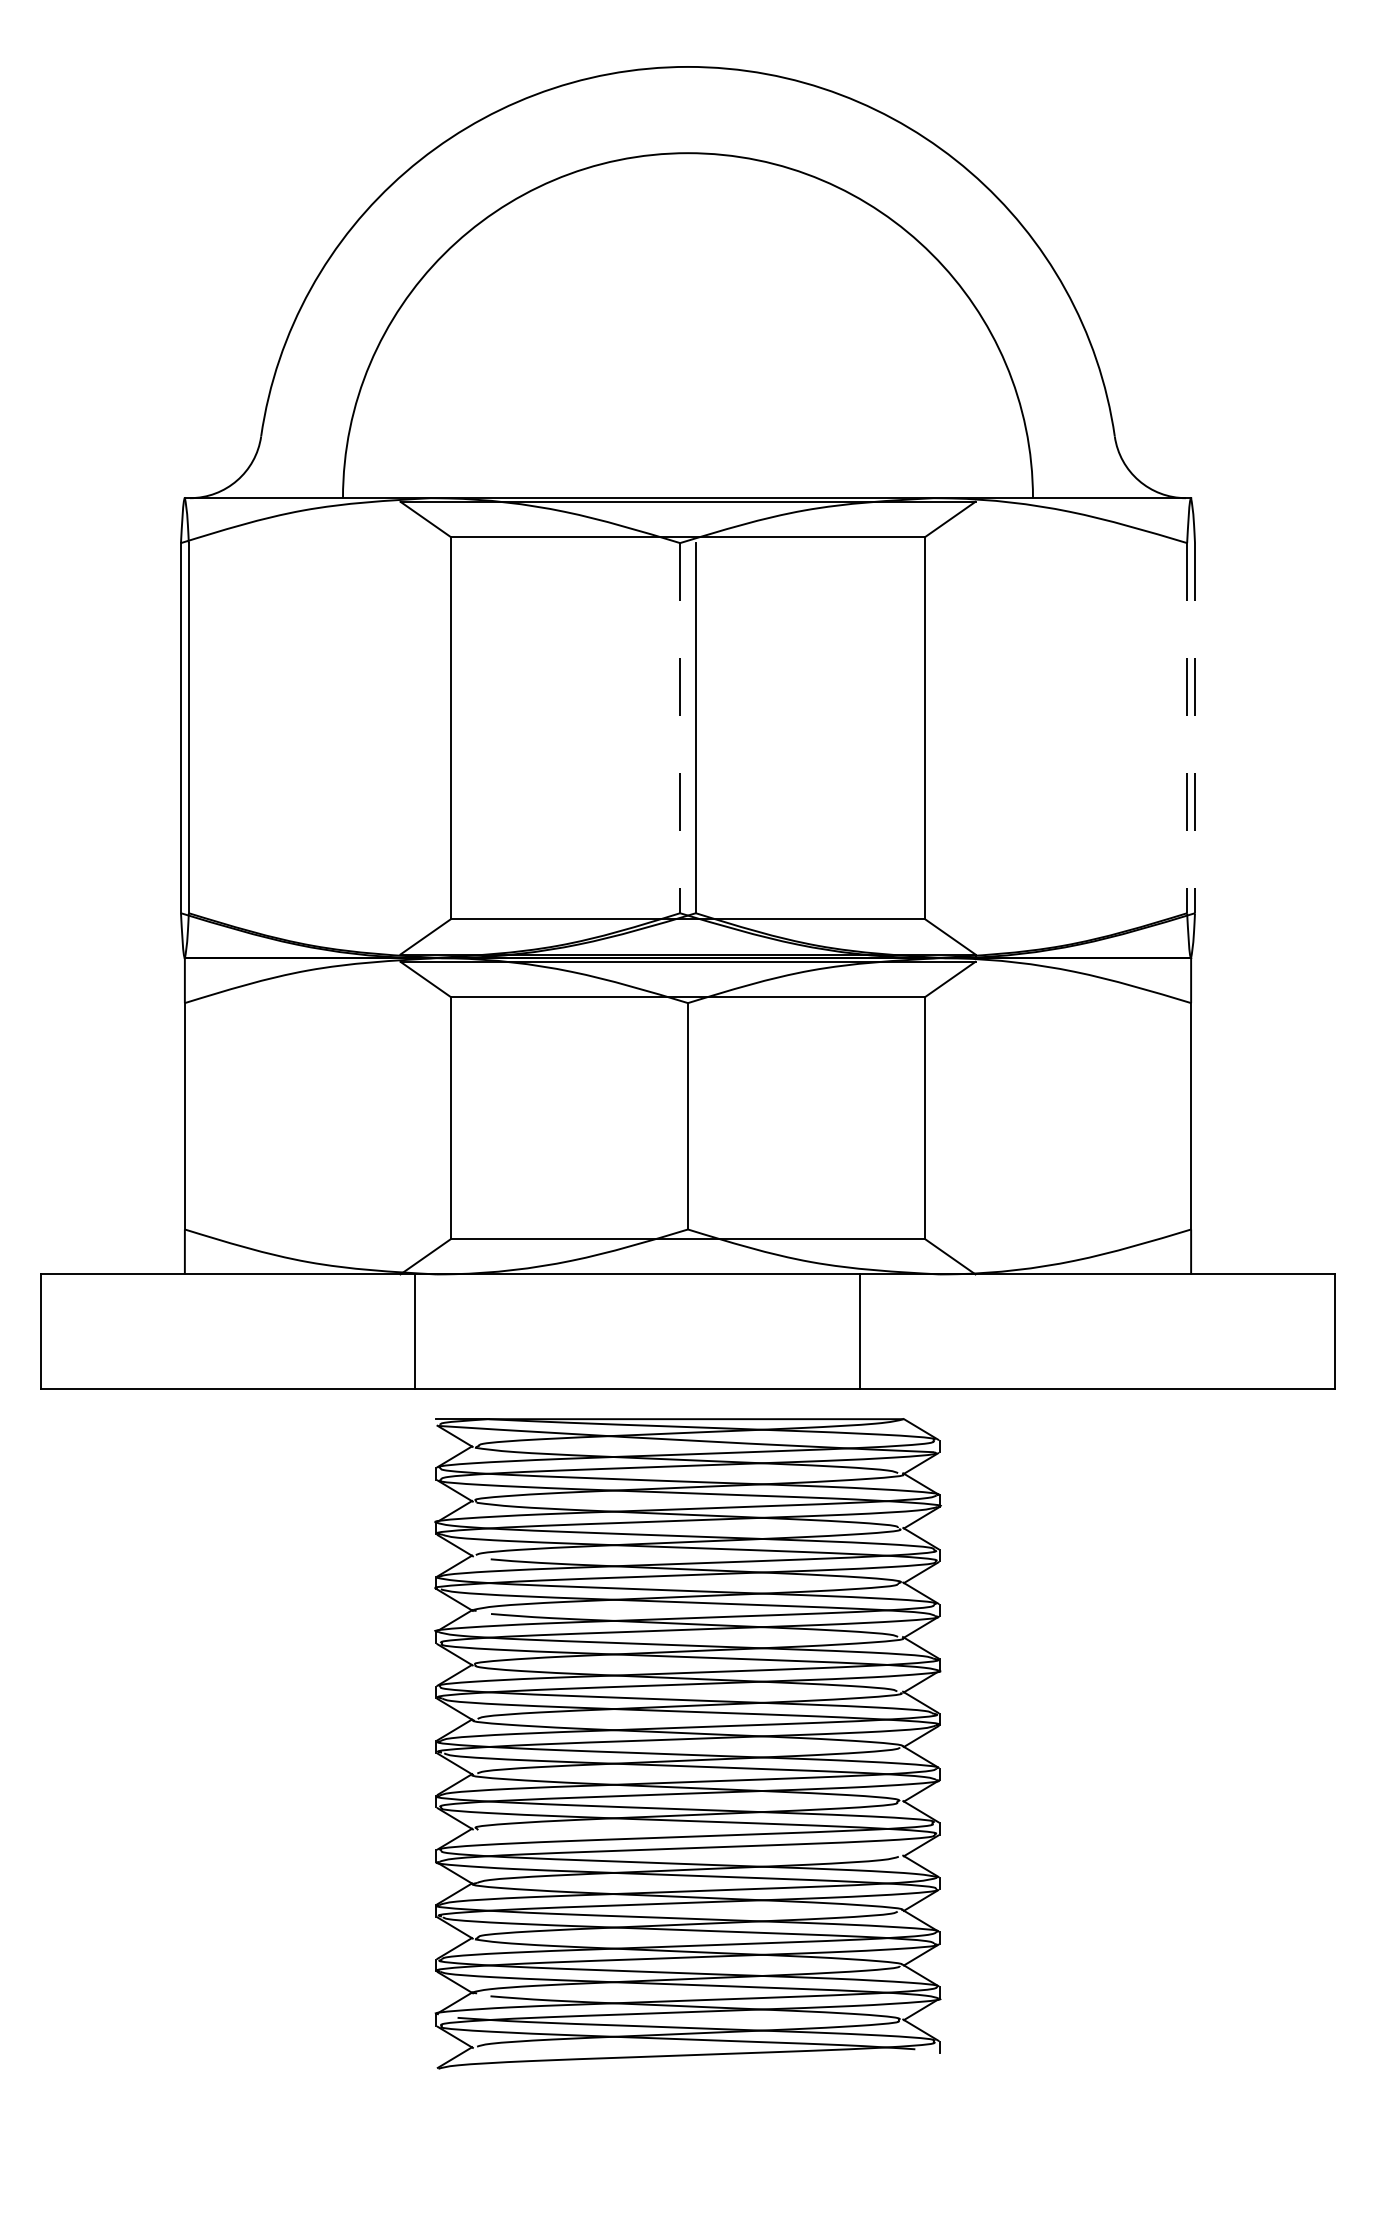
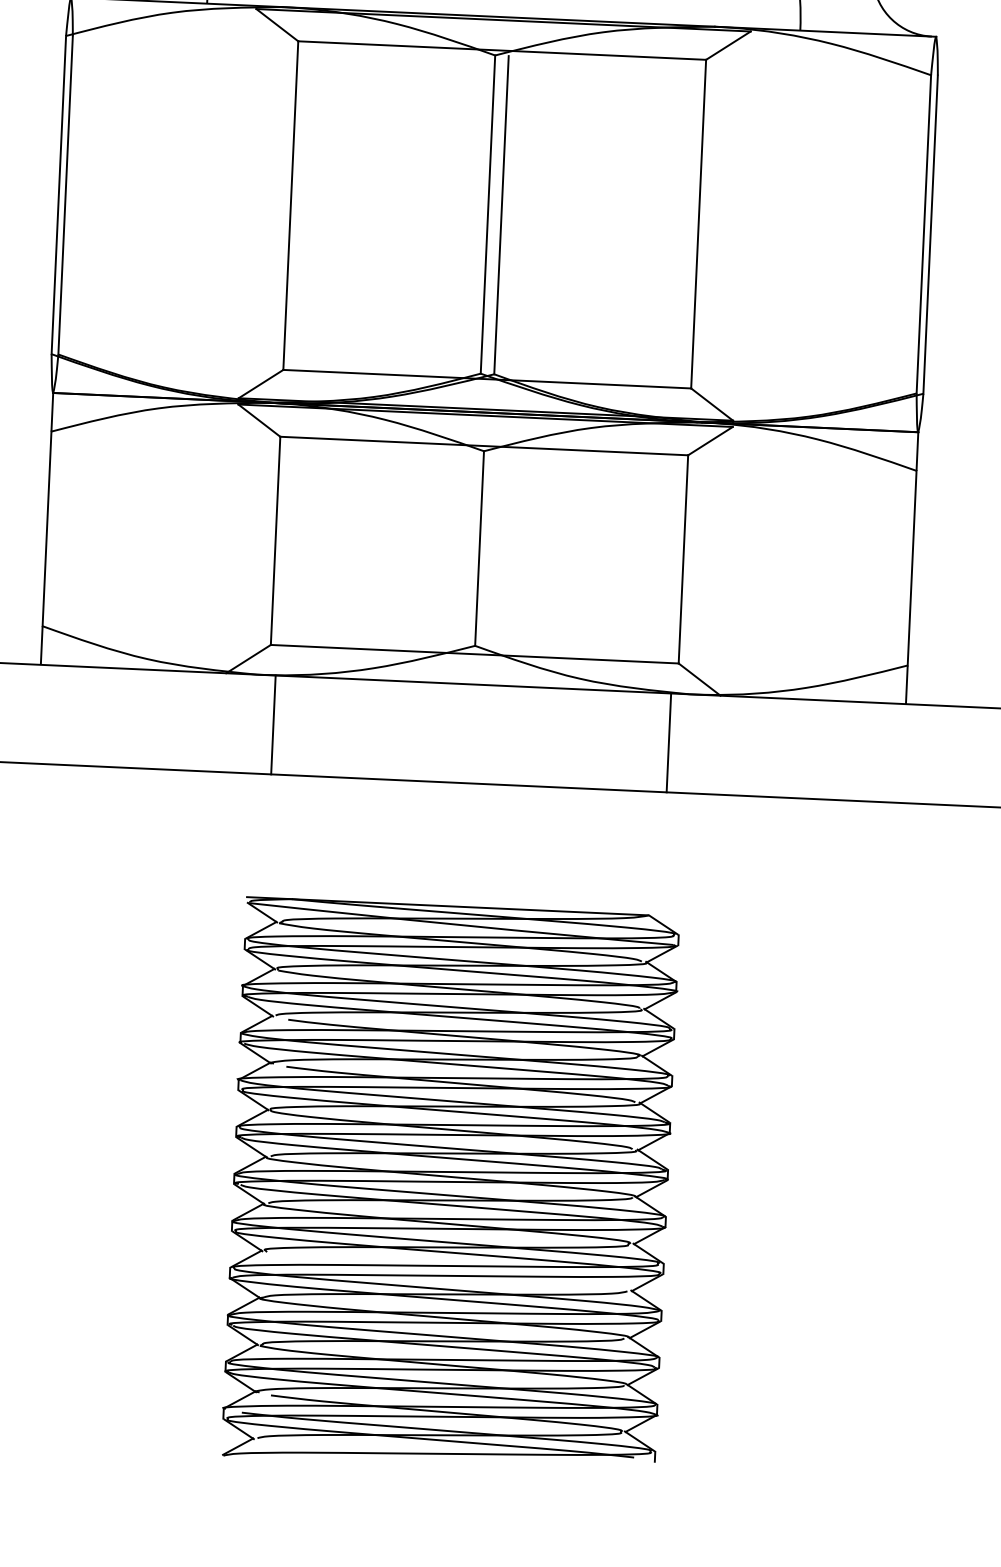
line: (680, 728) -> (488, 214), dashed -> solid
line: (1187, 728) -> (924, 234), dashed -> solid
line: (1195, 728) -> (931, 234), dashed -> solid
line: (414, 1331) -> (273, 724), moved
line: (860, 1331) -> (669, 742), moved
part: (687, 1743) -> (450, 1185), moved

